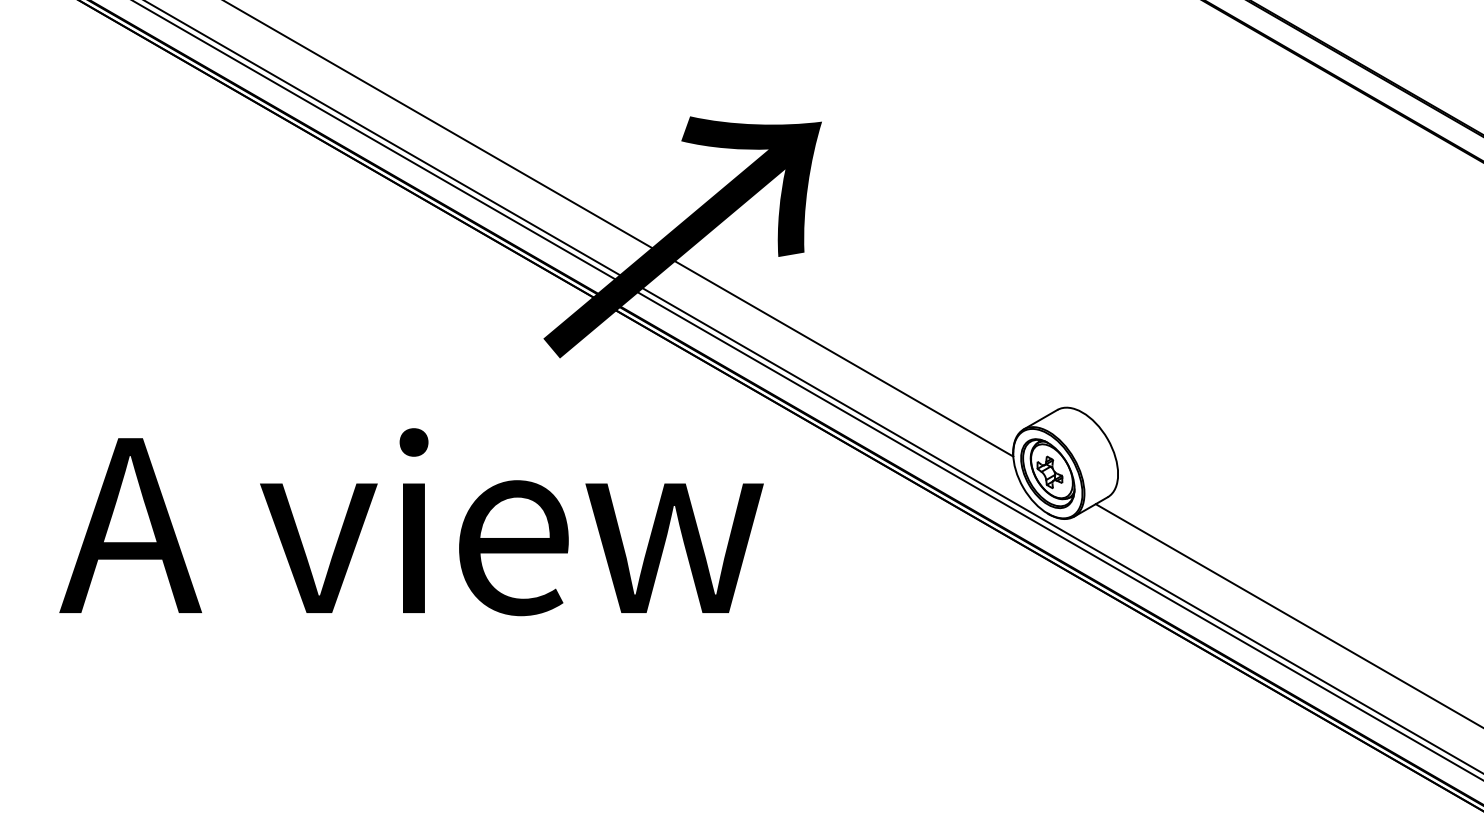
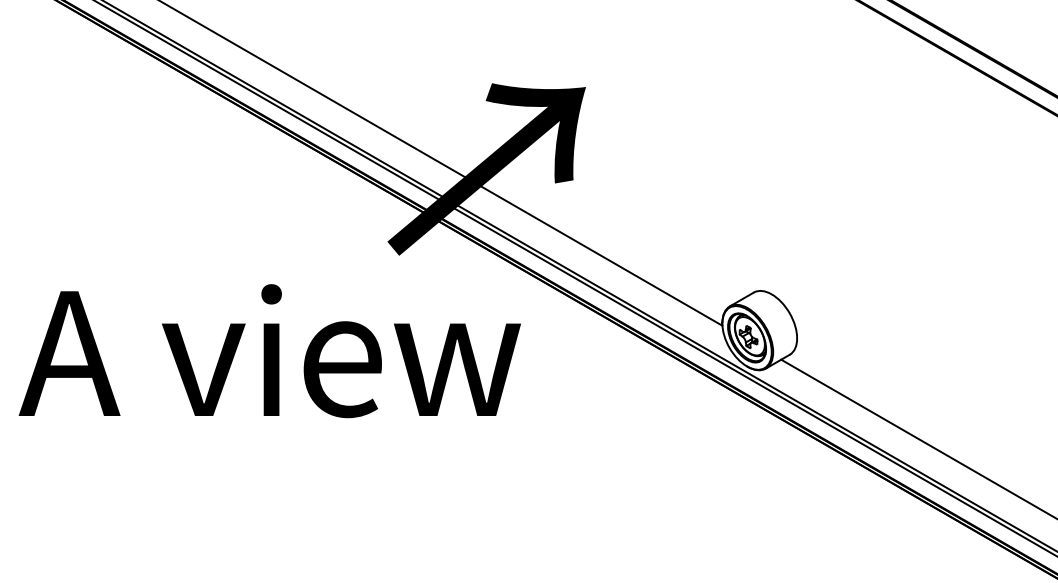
text: (411, 522) -> (269, 351), moved

